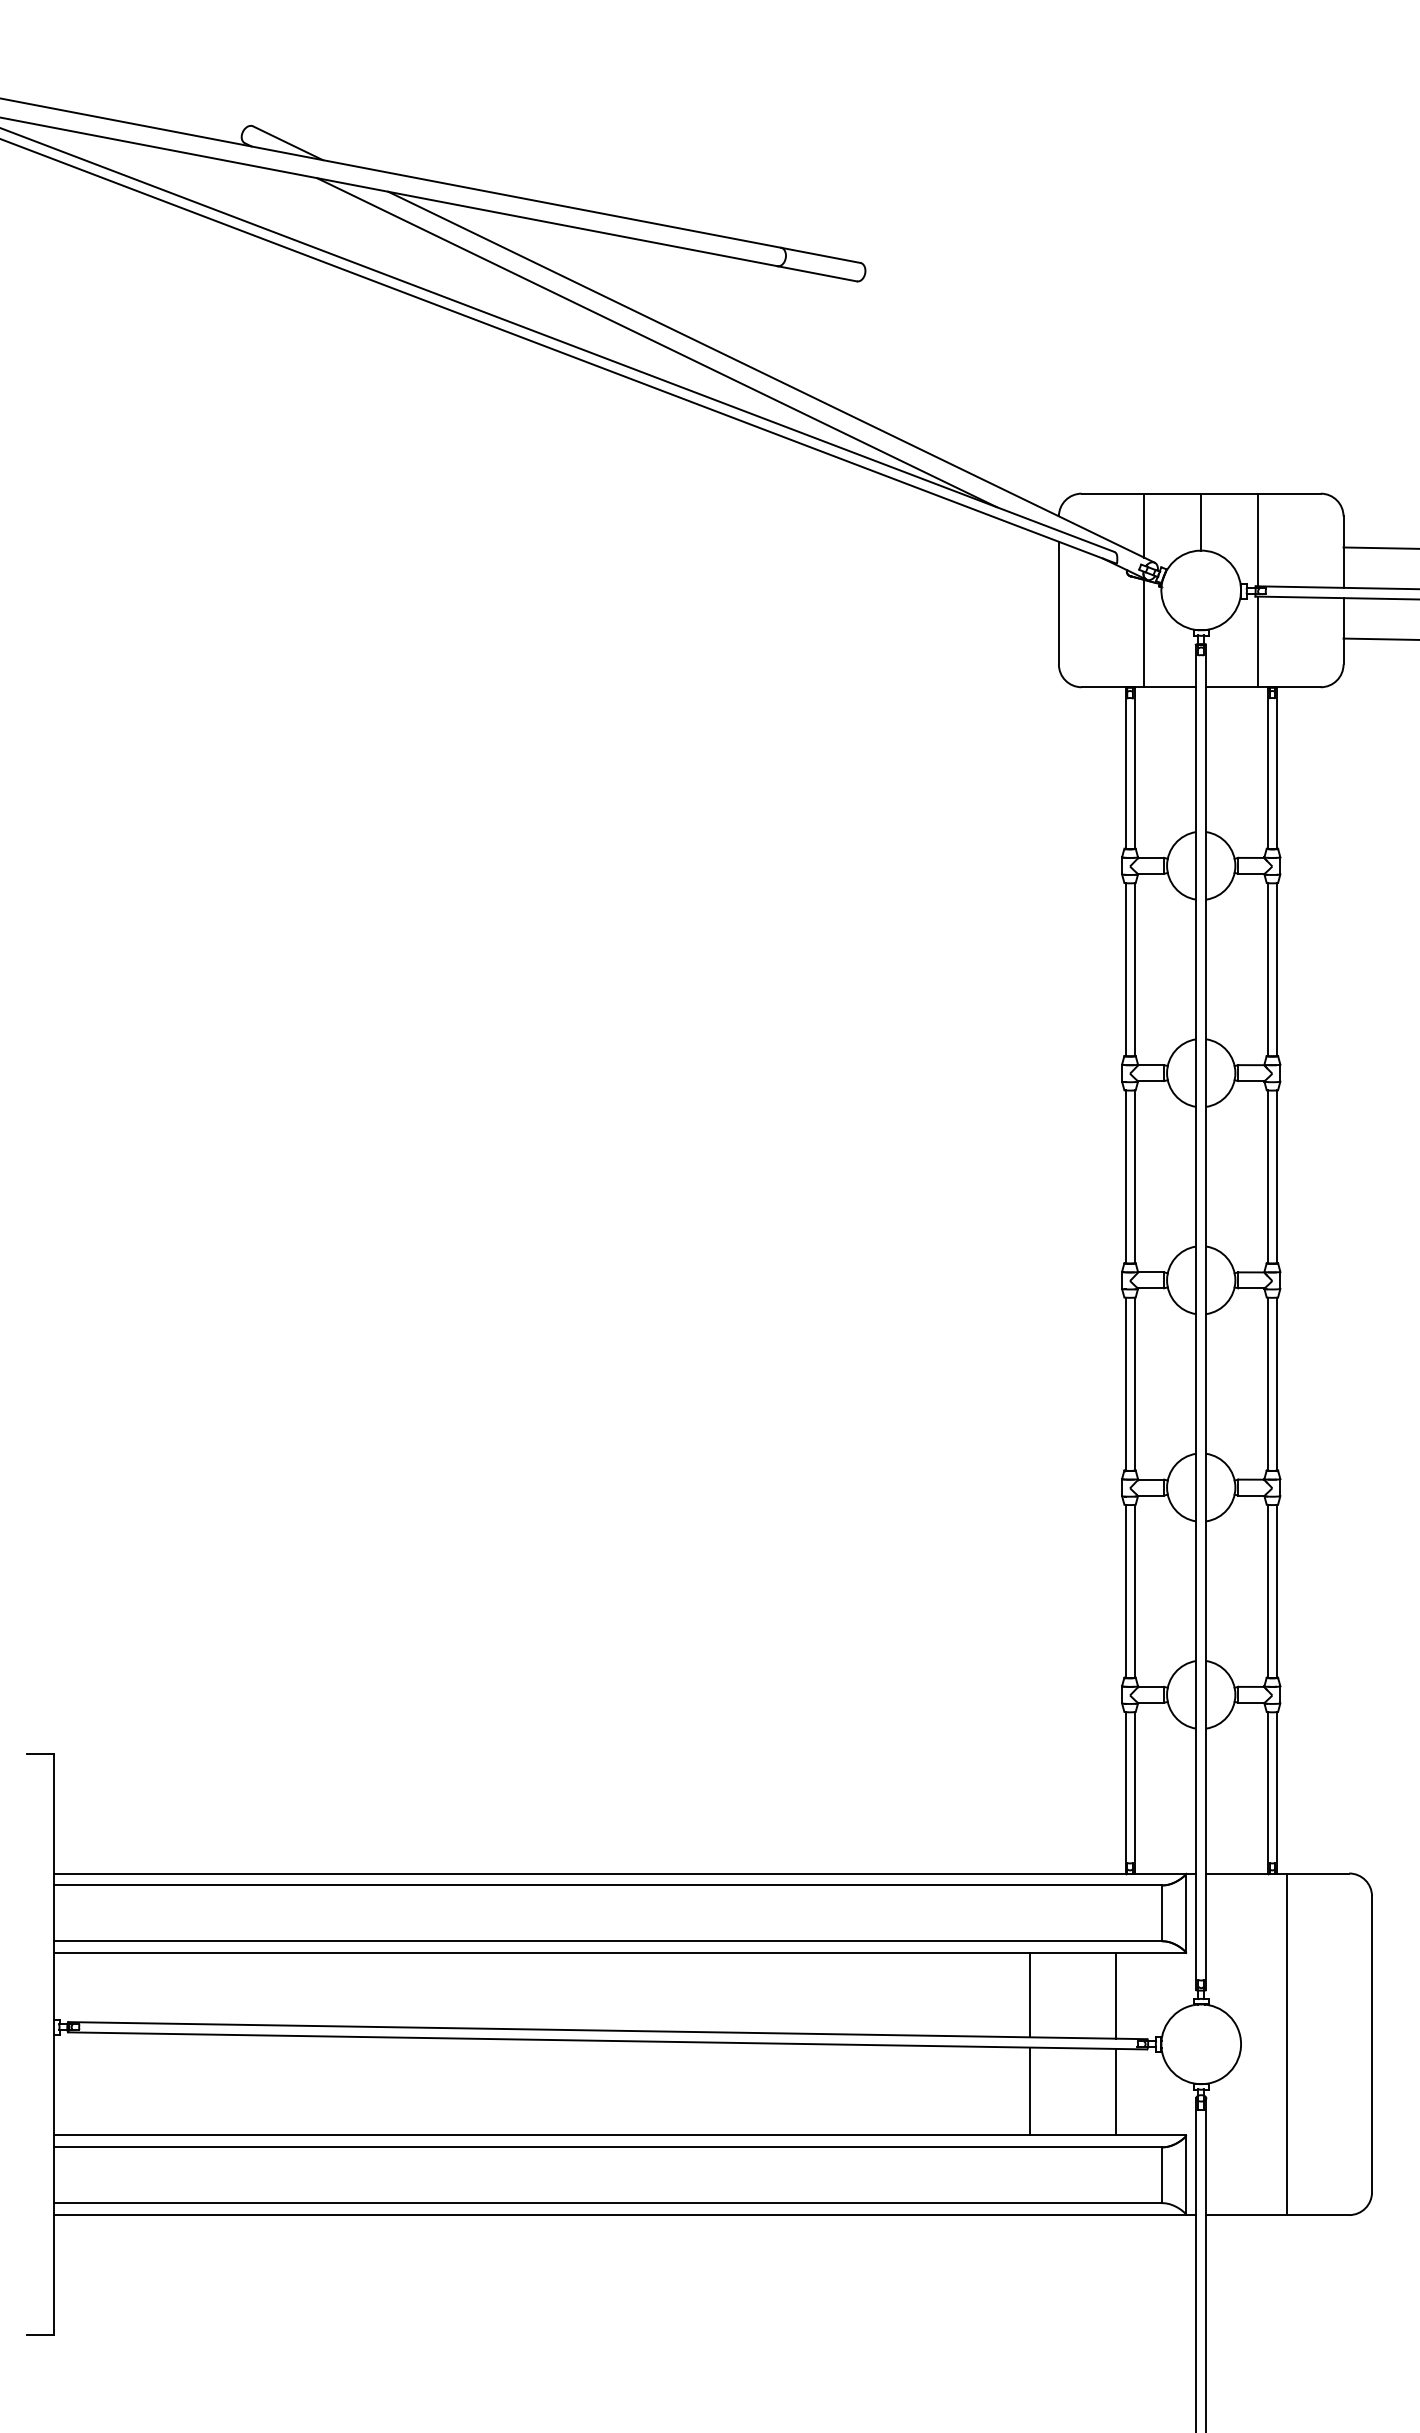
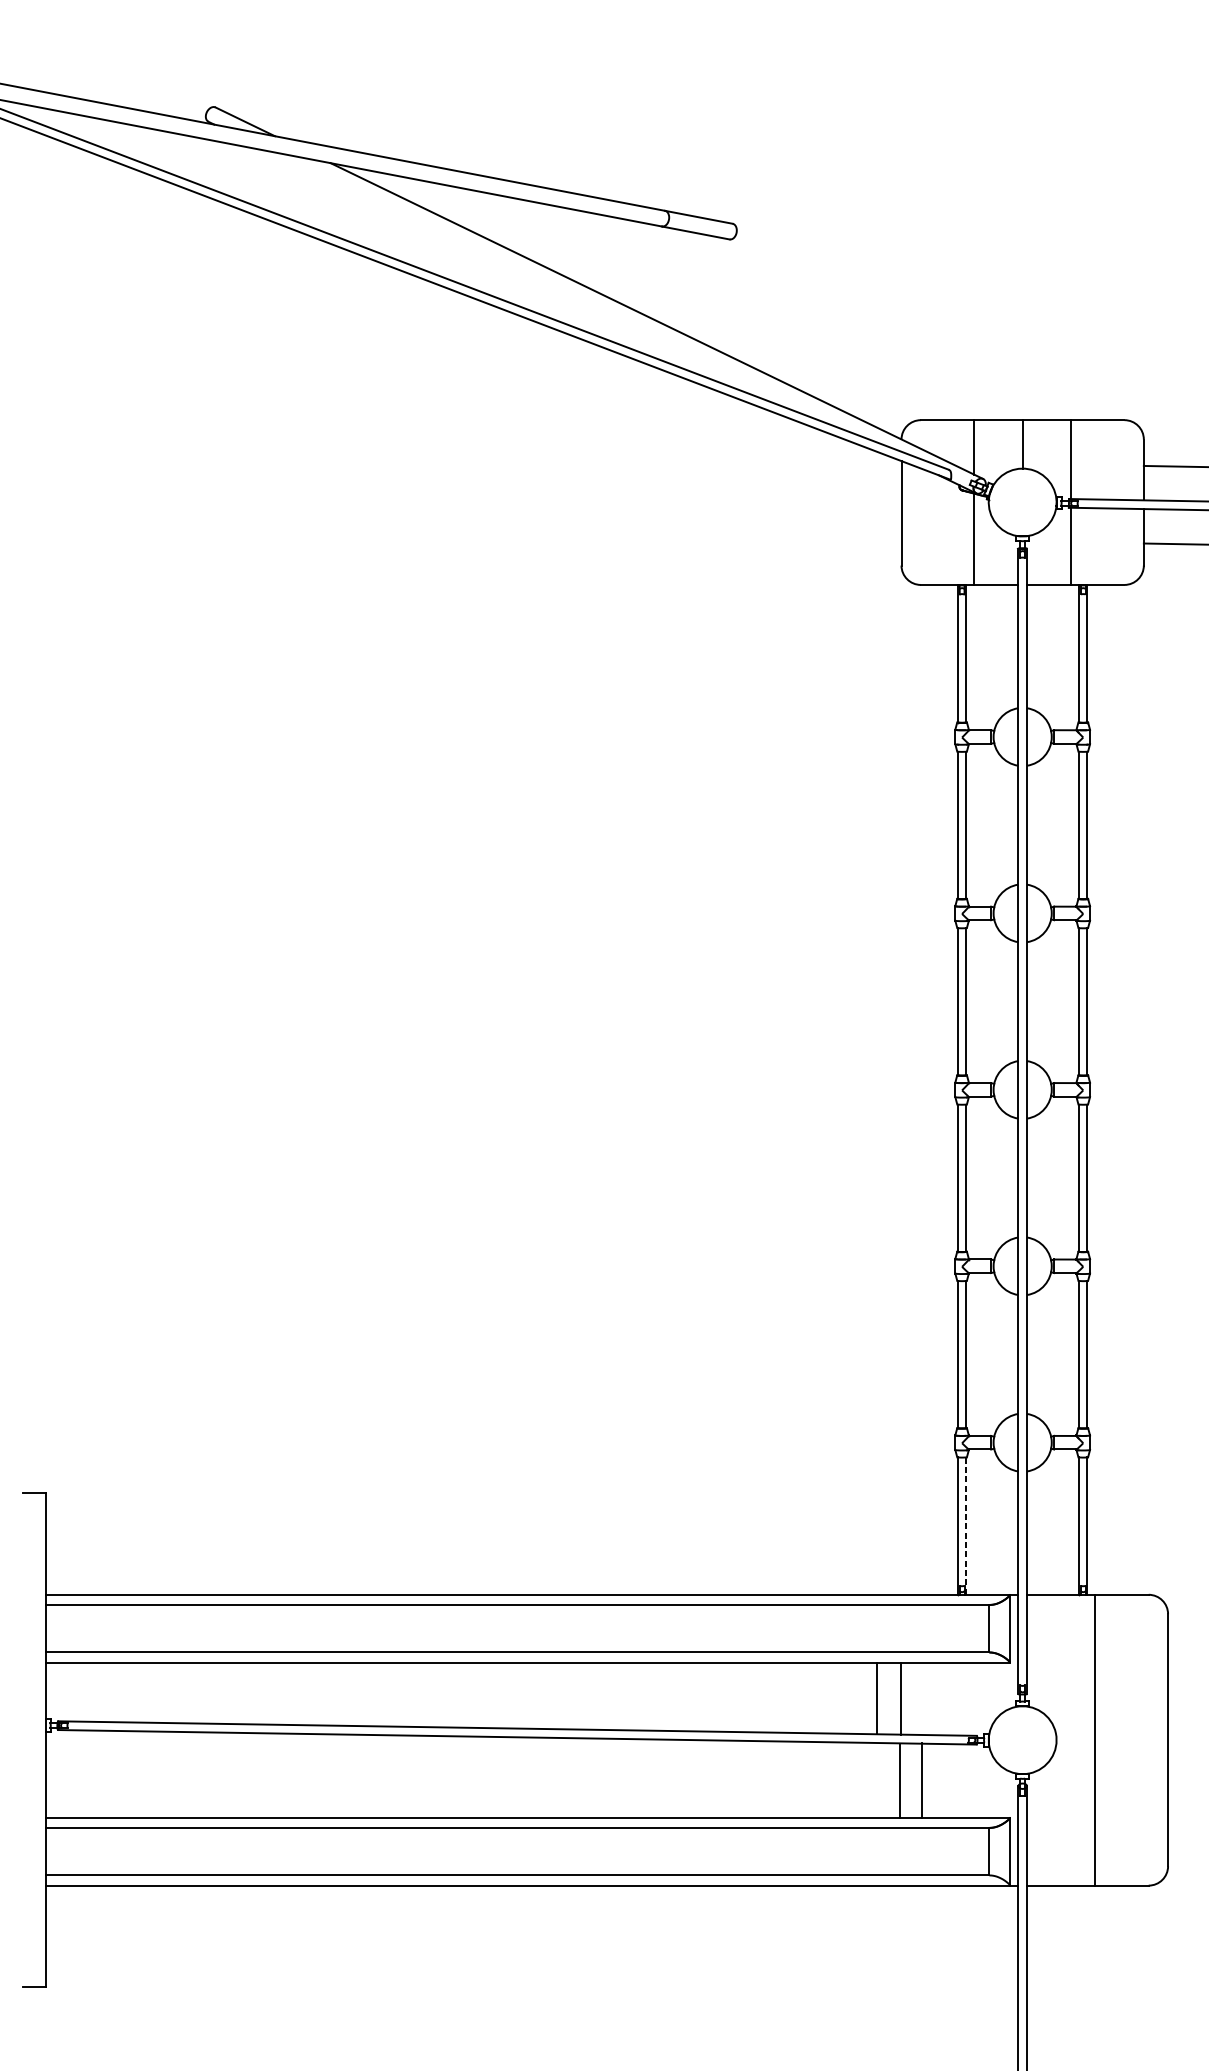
line: (656, 342) -> (558, 291), removed
line: (1134, 1792) -> (965, 1525), solid -> dashed
line: (1115, 1995) -> (901, 1698), moved
line: (1030, 2091) -> (921, 1780), moved
line: (1115, 2091) -> (899, 1780), moved

